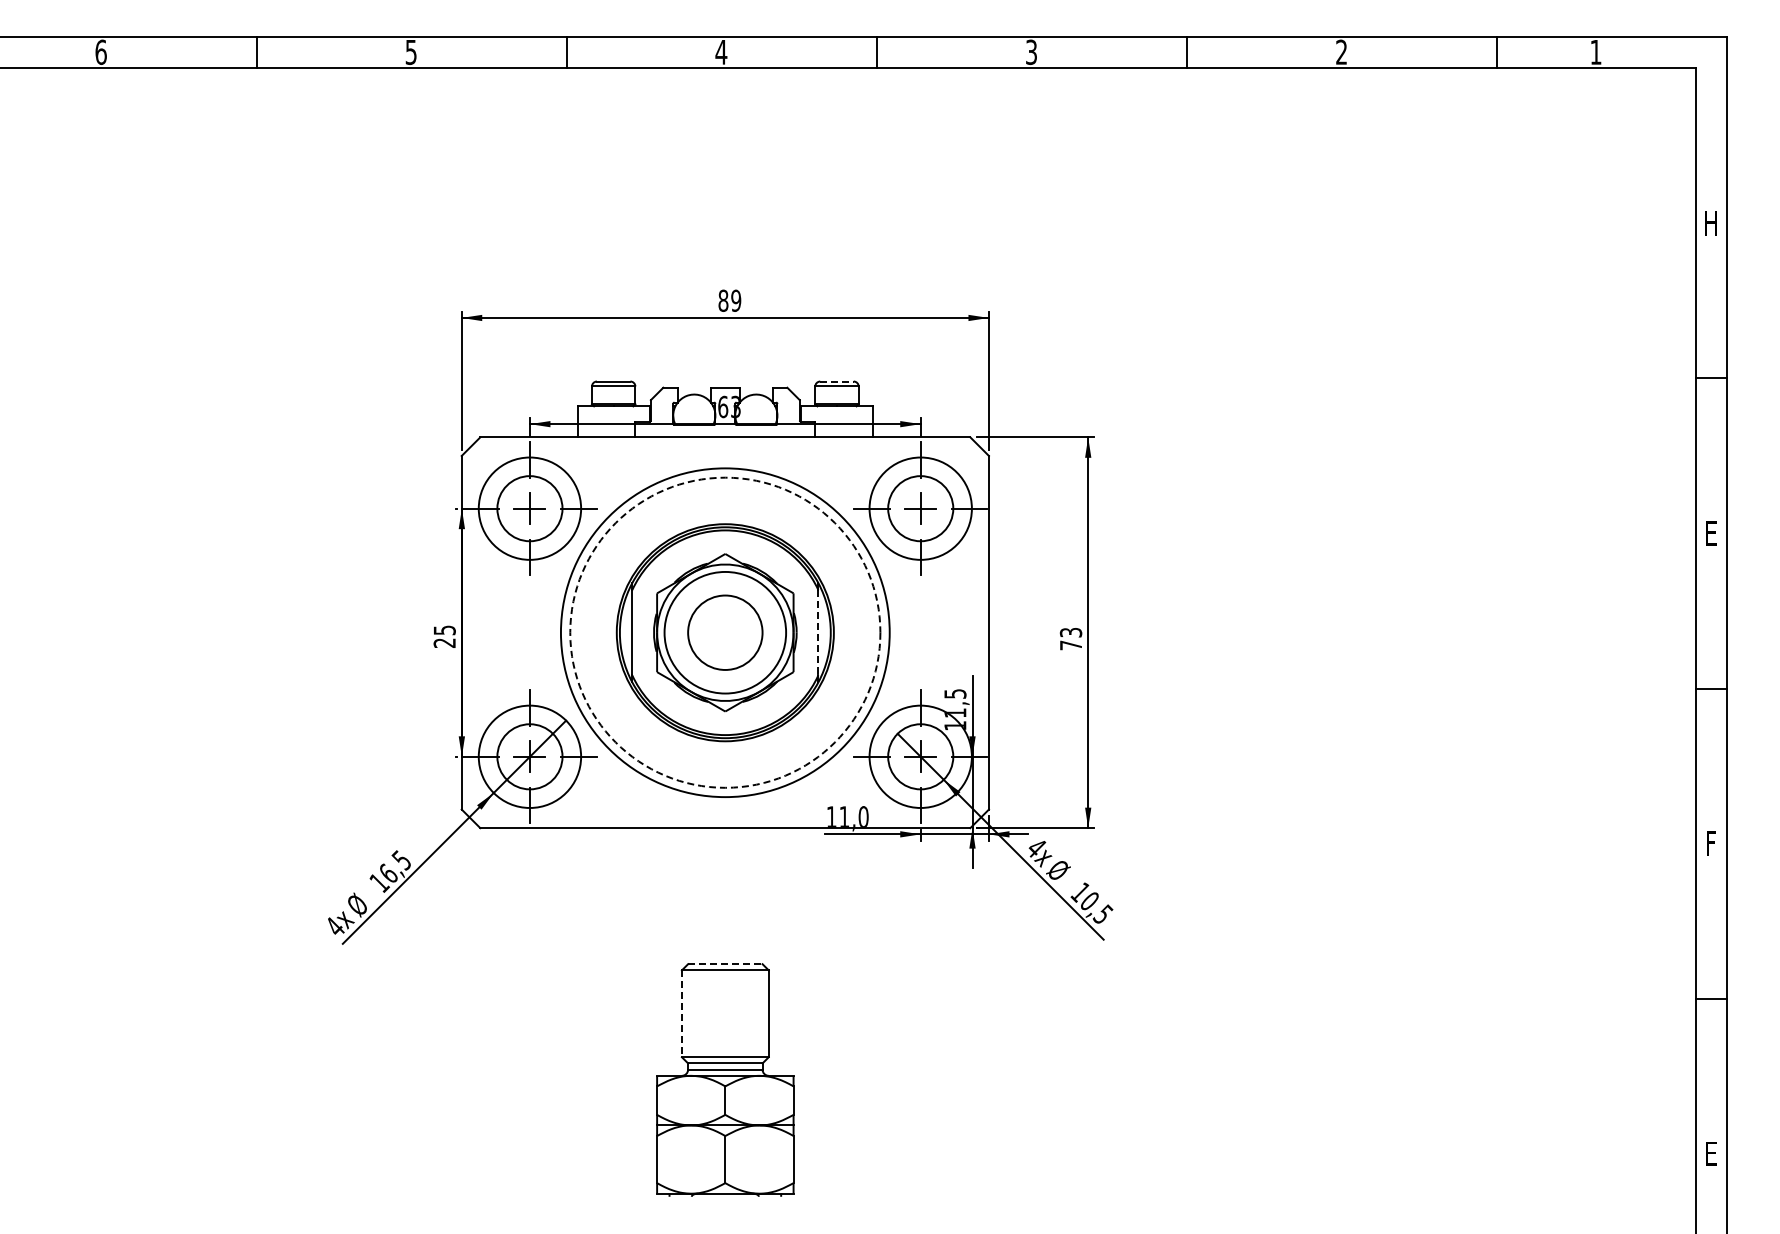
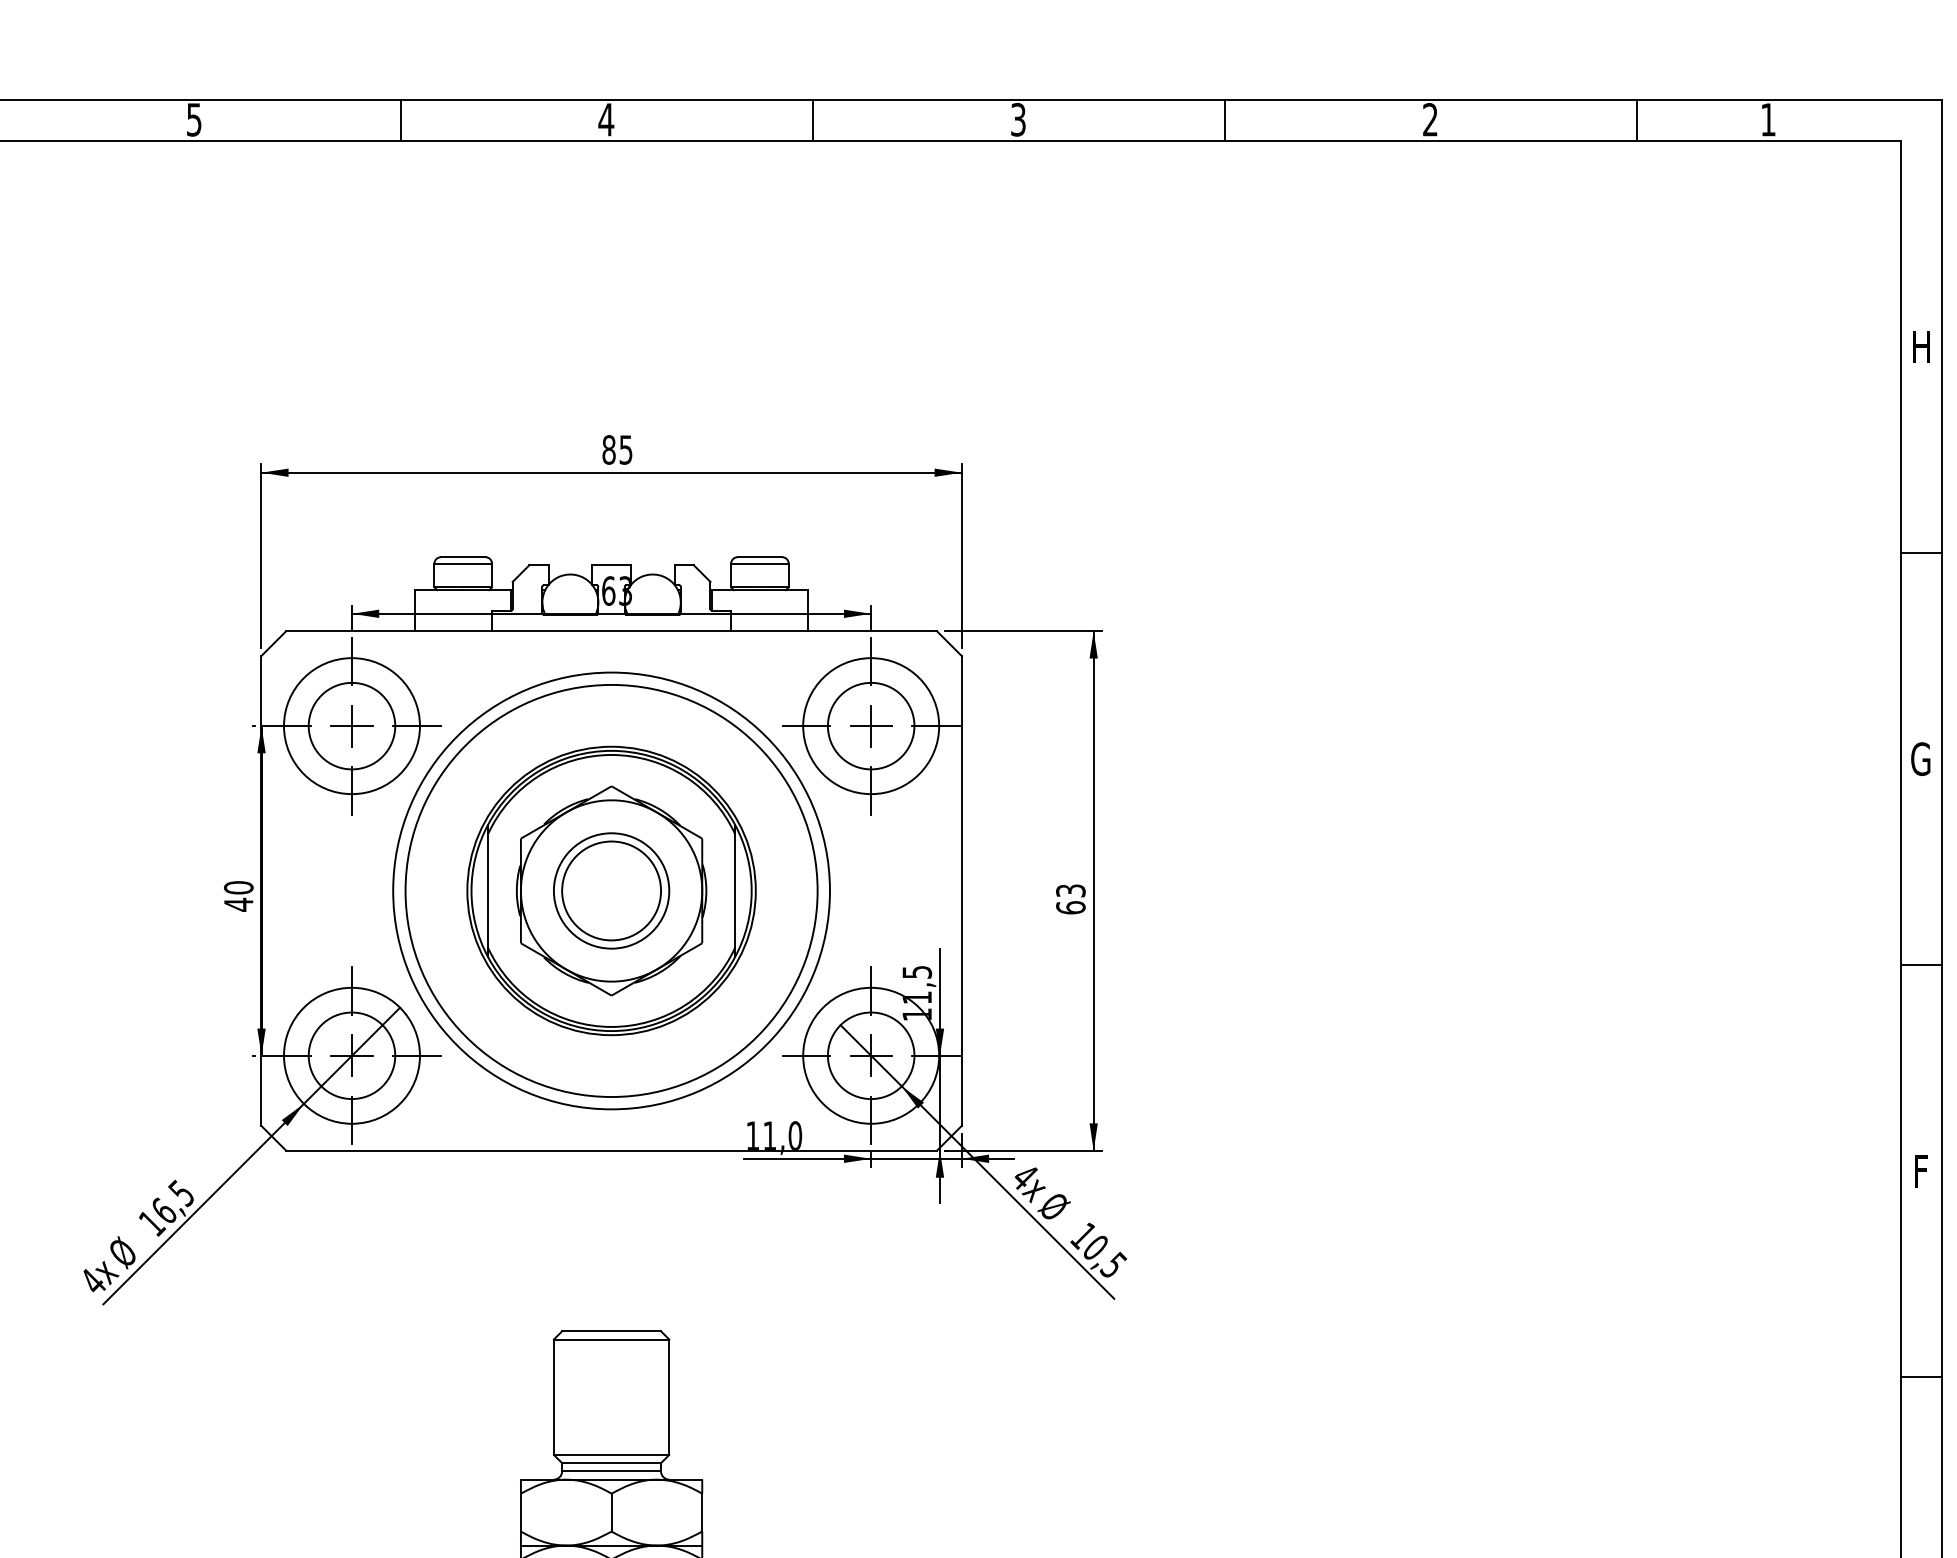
text: (736, 300) -> (626, 449), 89 -> 85
line: (837, 381) -> (760, 557), dashed -> solid
text: (1710, 533) -> (1920, 759), E -> G
circle: (724, 632) -> (610, 890), size x0.71
circle: (725, 632) -> (611, 890), dashed -> solid
line: (818, 632) -> (735, 890), dashed -> solid
text: (444, 636) -> (238, 895), 25 -> 40
text: (1070, 645) -> (1070, 907), 73 -> 63
line: (725, 964) -> (611, 1331), dashed -> solid
line: (681, 1014) -> (553, 1398), dashed -> solid

